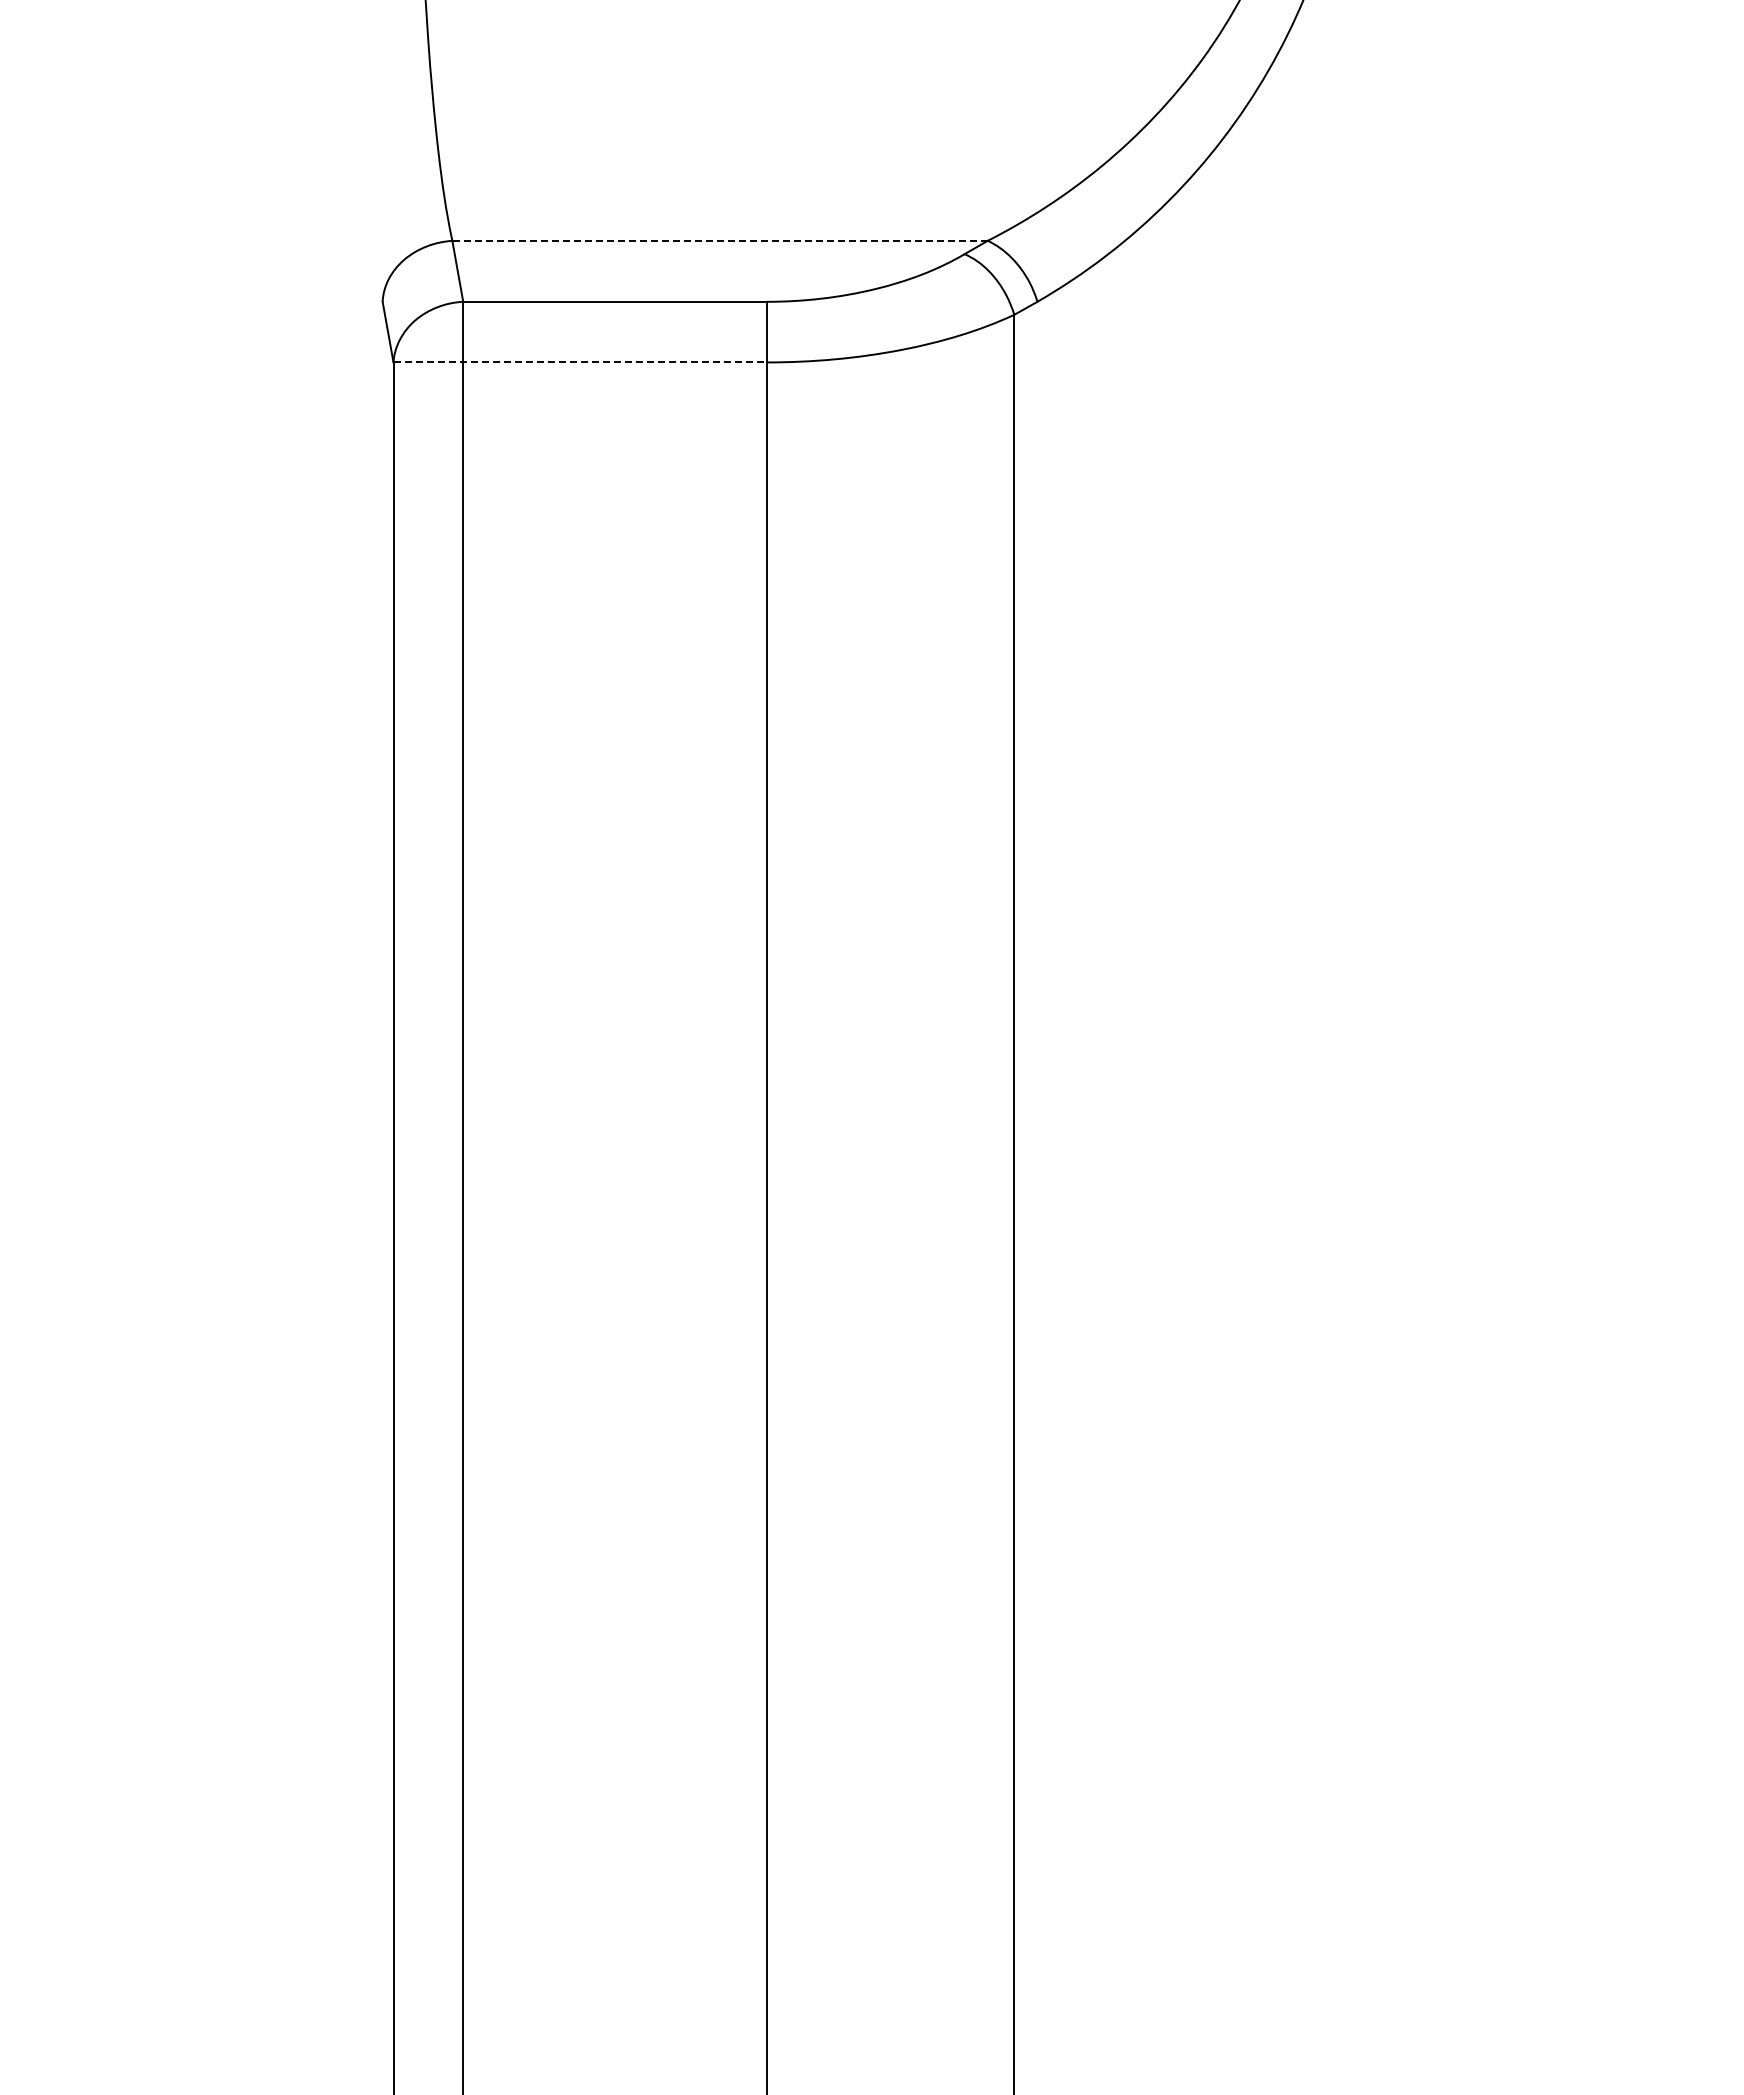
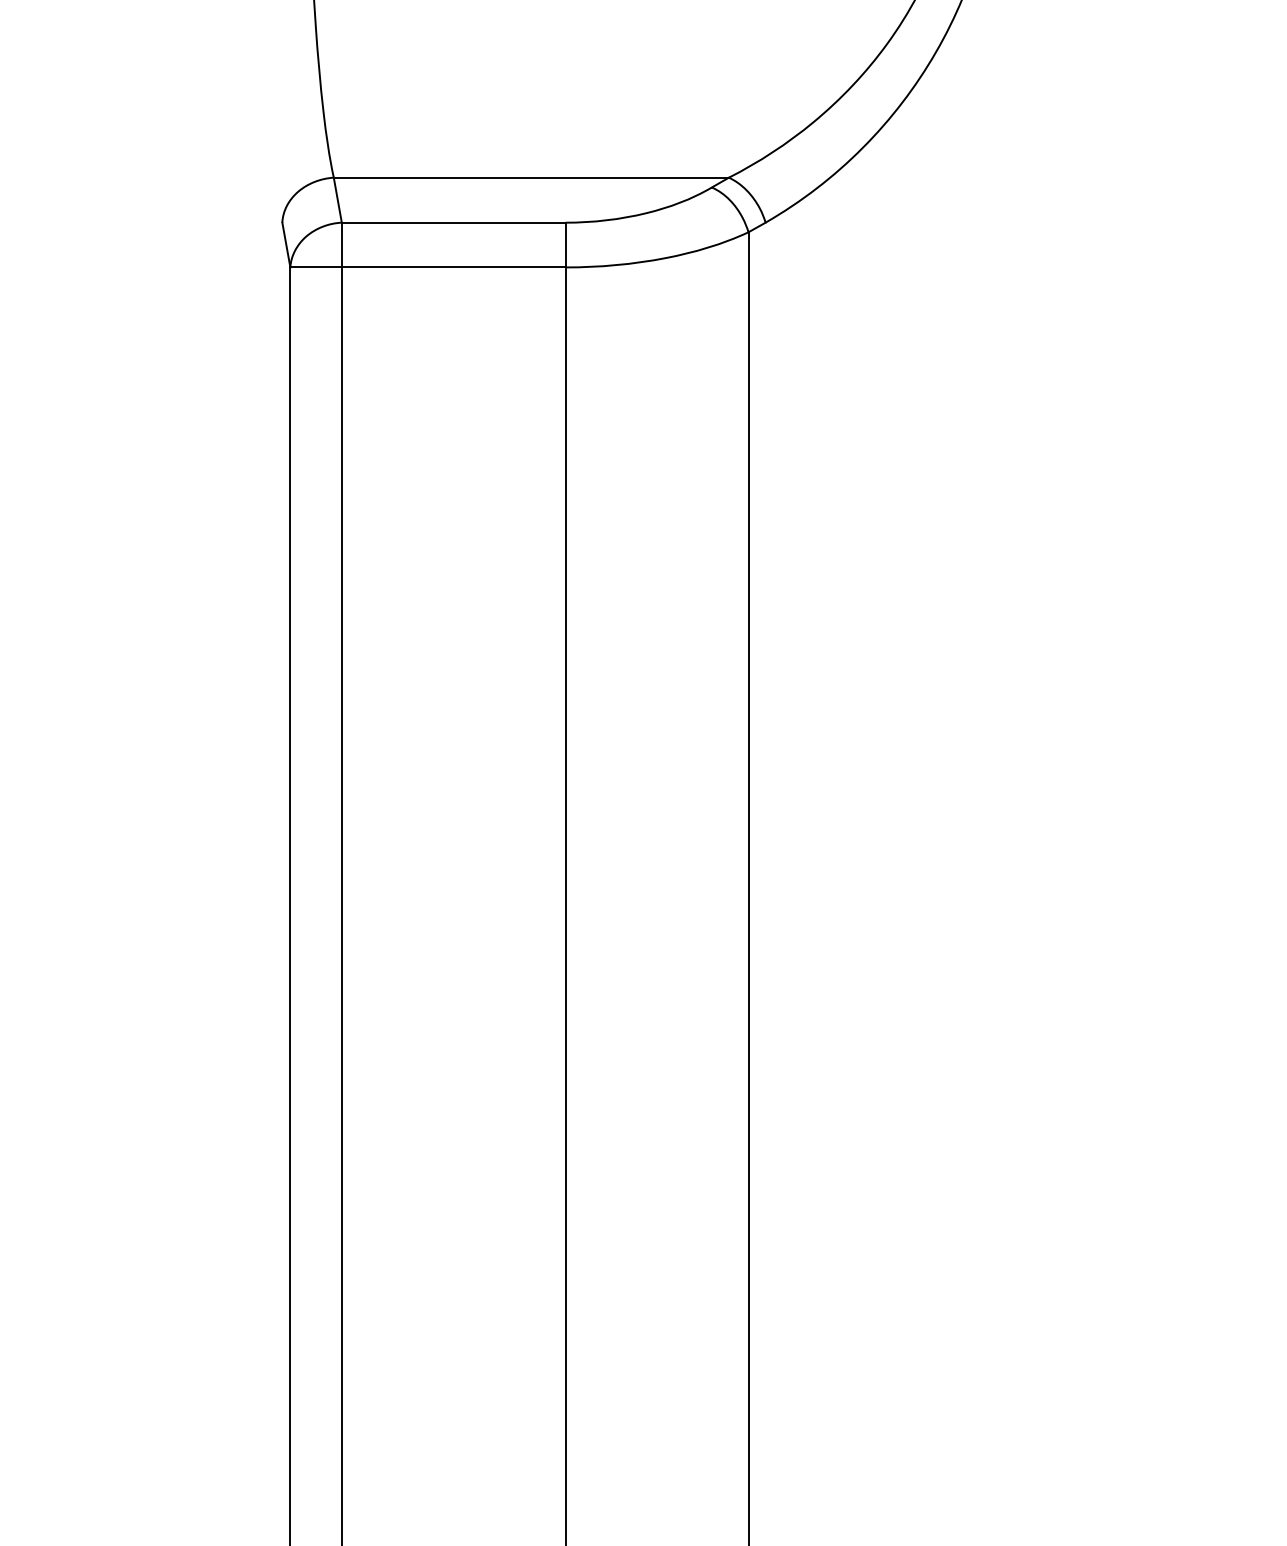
line: (720, 240) -> (531, 177), dashed -> solid
line: (580, 362) -> (428, 267), dashed -> solid

